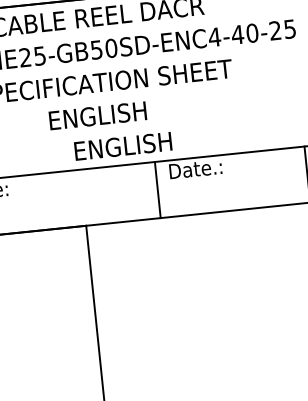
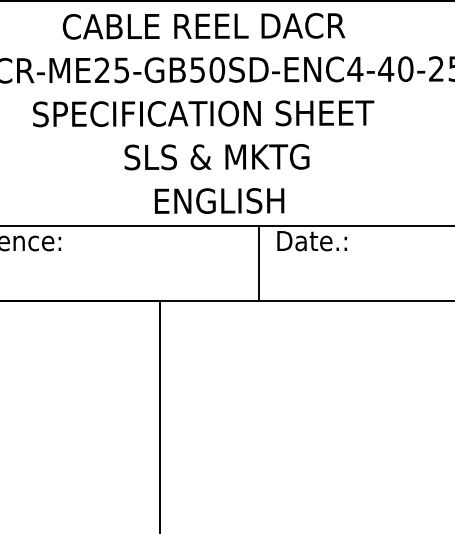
text: (117, 114) -> (216, 157), ENGLISH -> SLS & MKTG

